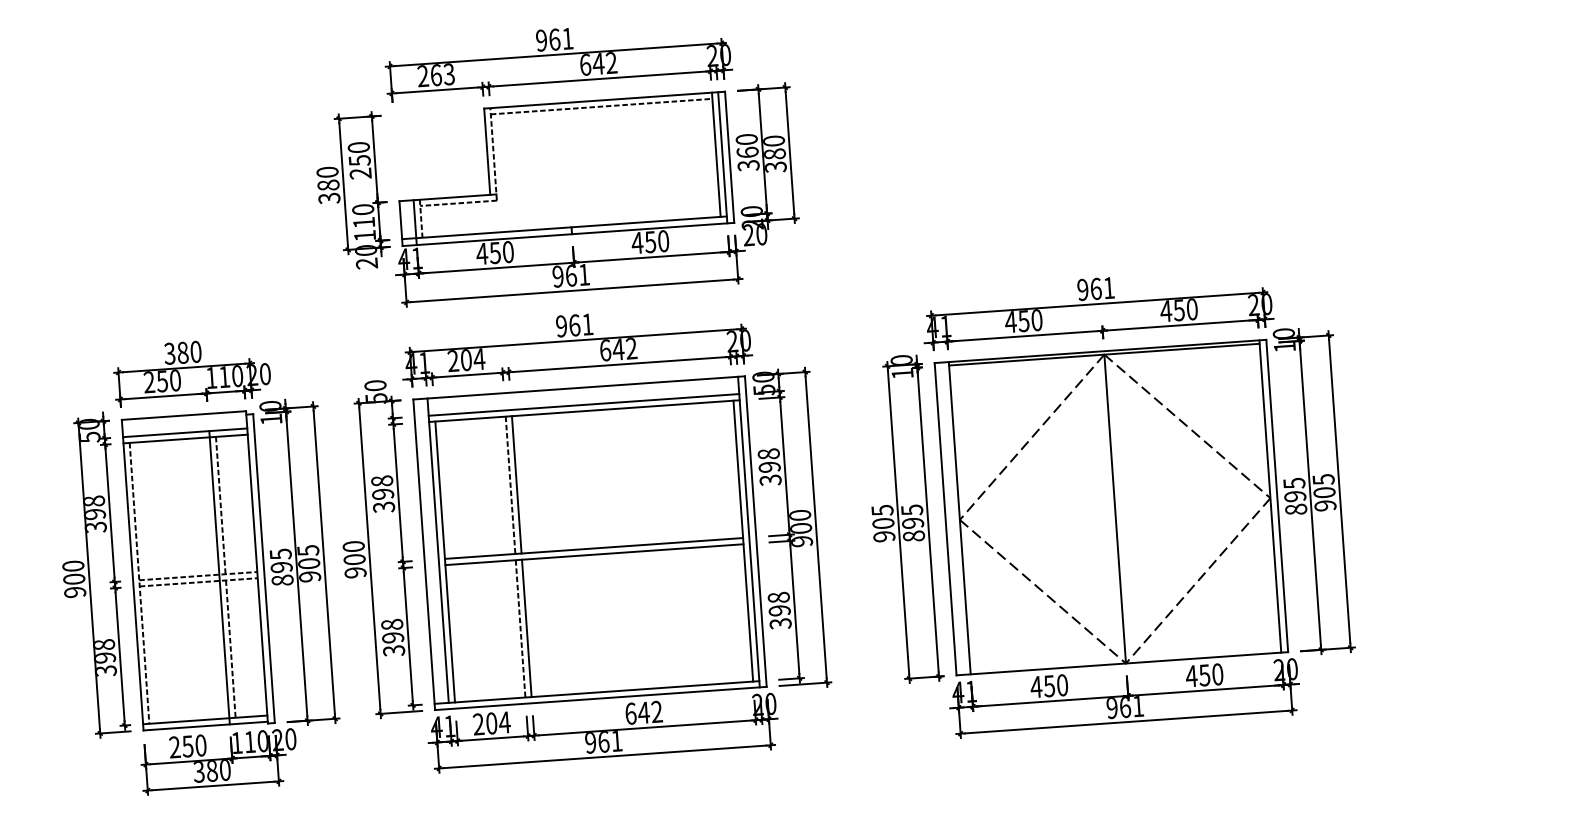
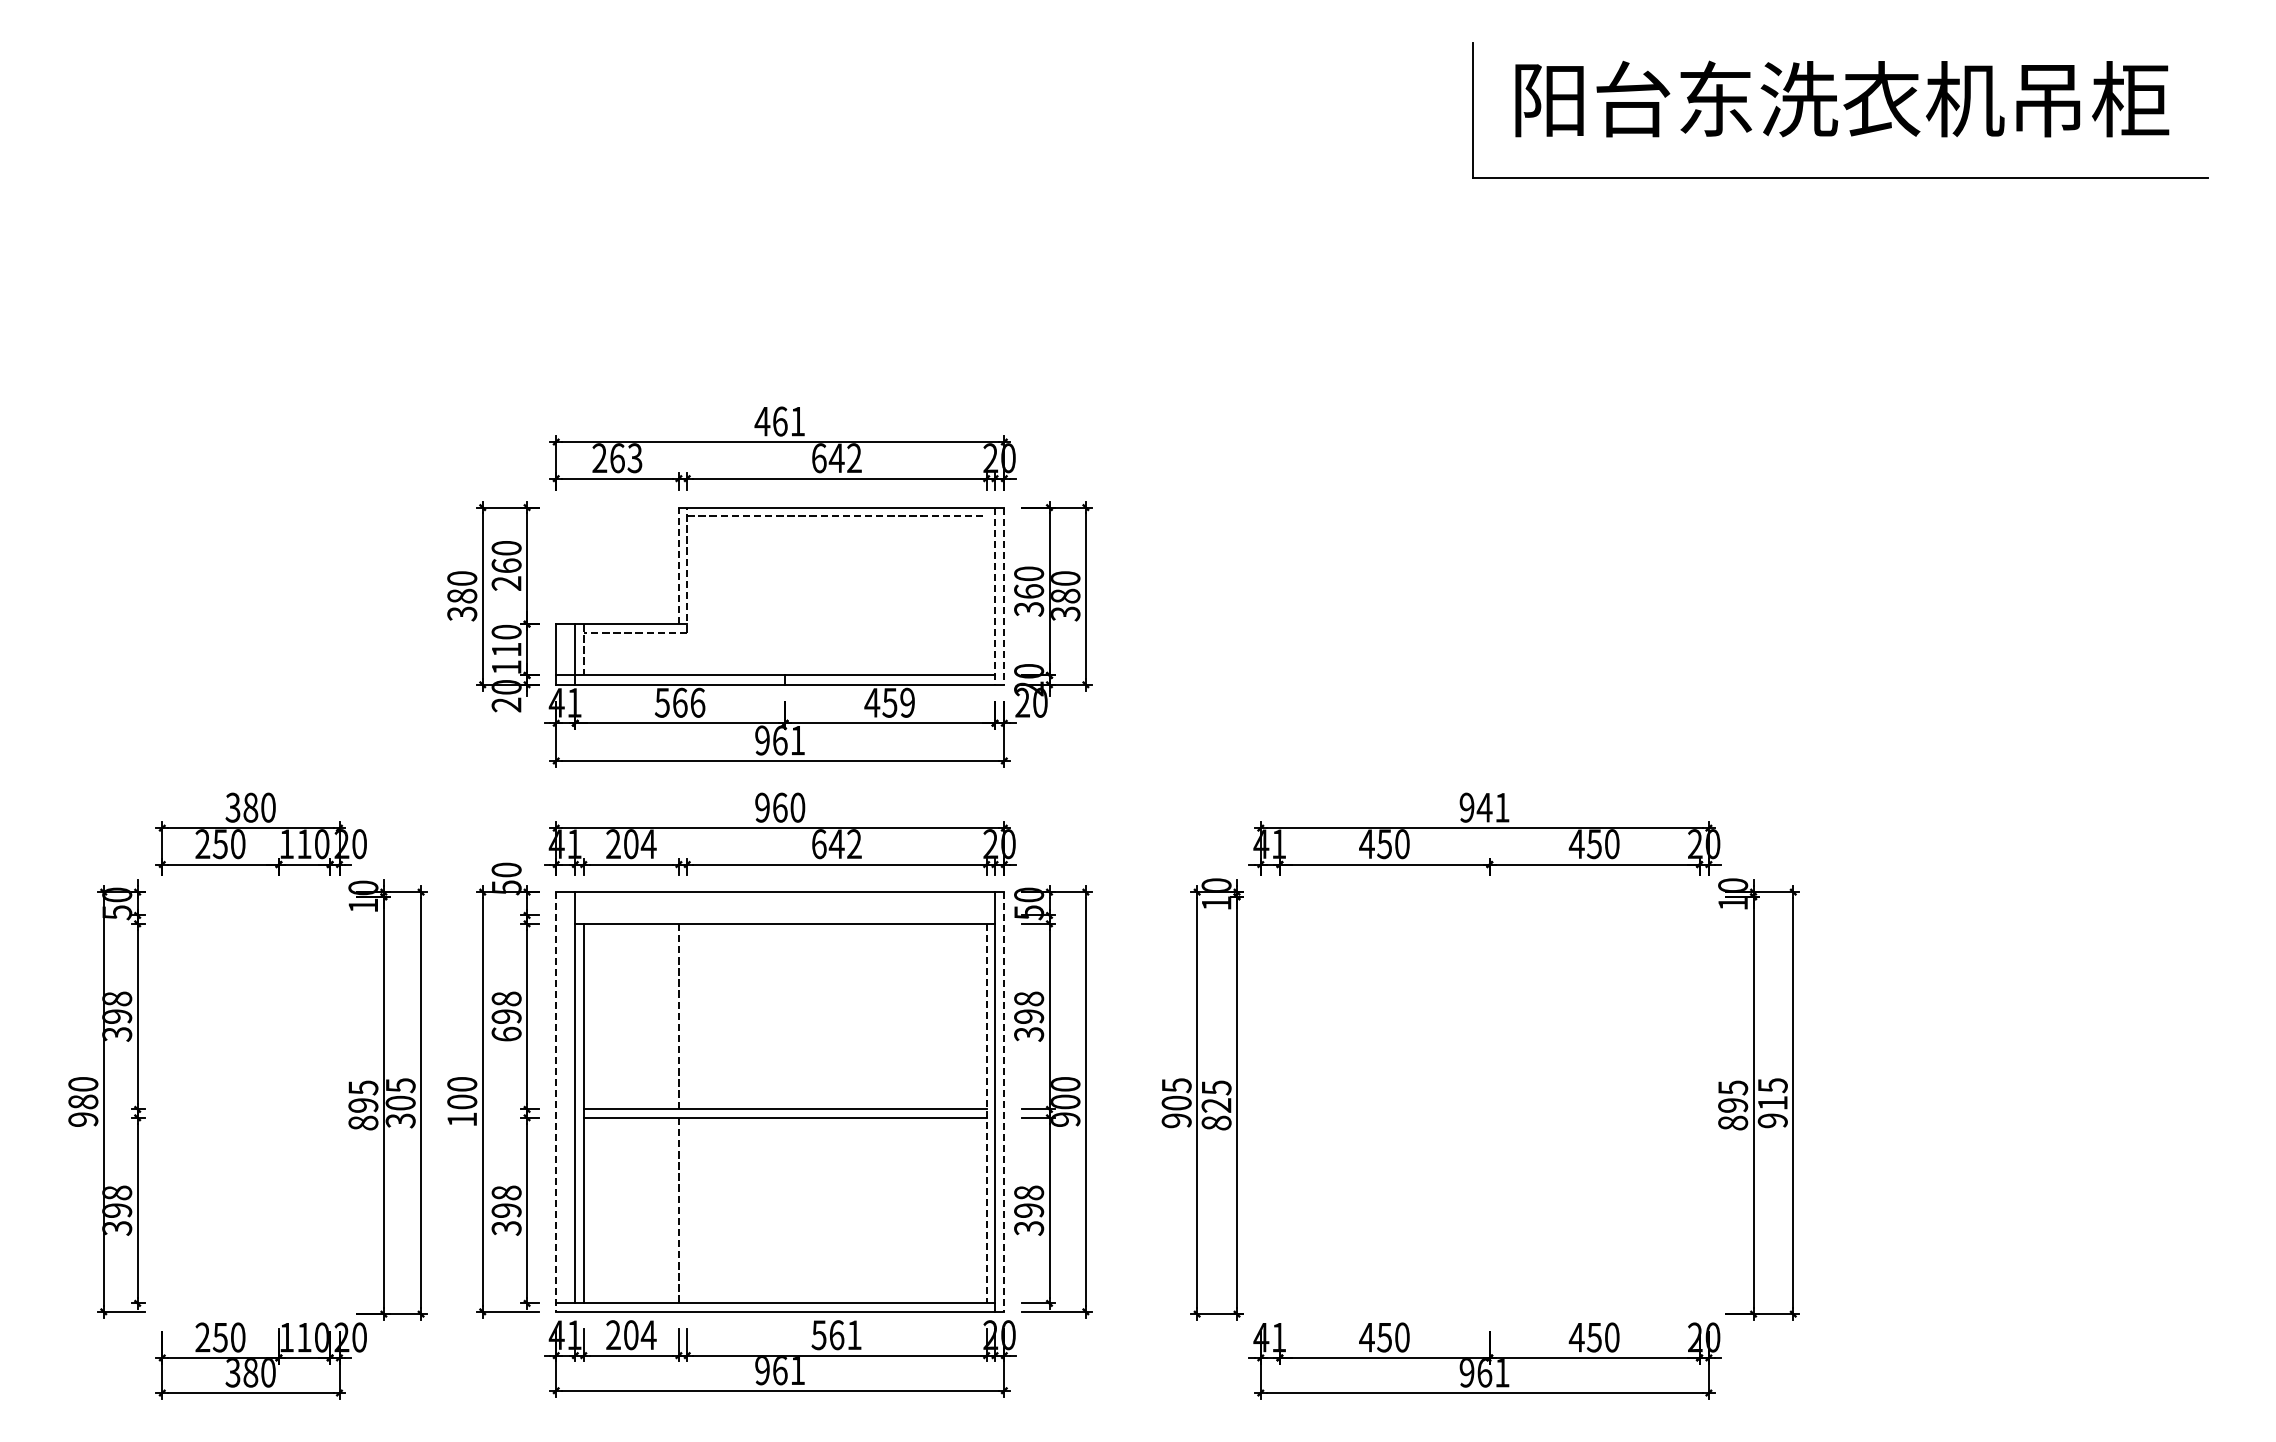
text: (541, 40) -> (762, 421), 961 -> 461
line: (486, 151) -> (678, 565), solid -> dashed
line: (716, 154) -> (986, 591), removed
line: (729, 157) -> (1004, 596), solid -> dashed
line: (723, 158) -> (995, 596), solid -> dashed
text: (359, 160) -> (506, 565), 250 -> 260
text: (663, 241) -> (907, 702), 450 -> 459
text: (494, 252) -> (679, 702), 450 -> 566
text: (1095, 288) -> (1484, 807), 961 -> 941
text: (587, 324) -> (797, 807), 961 -> 960
line: (584, 404) -> (785, 915), removed
line: (516, 484) -> (687, 1016), removed
text: (1324, 492) -> (1772, 1102), 905 -> 915
text: (383, 506) -> (506, 1033), 398 -> 698
part: (1111, 507) -> (1484, 1102), removed
text: (912, 523) -> (1216, 1105), 895 -> 825
line: (755, 531) -> (1004, 1101), solid -> dashed
line: (743, 541) -> (986, 1113), solid -> dashed
line: (424, 554) -> (556, 1101), solid -> dashed
part: (198, 571) -> (250, 1102), removed
text: (355, 572) -> (462, 1119), 900 -> 100
text: (309, 576) -> (400, 1120), 905 -> 305
text: (74, 578) -> (83, 1101), 900 -> 980
line: (526, 628) -> (687, 1210), removed
text: (643, 713) -> (836, 1335), 642 -> 561

